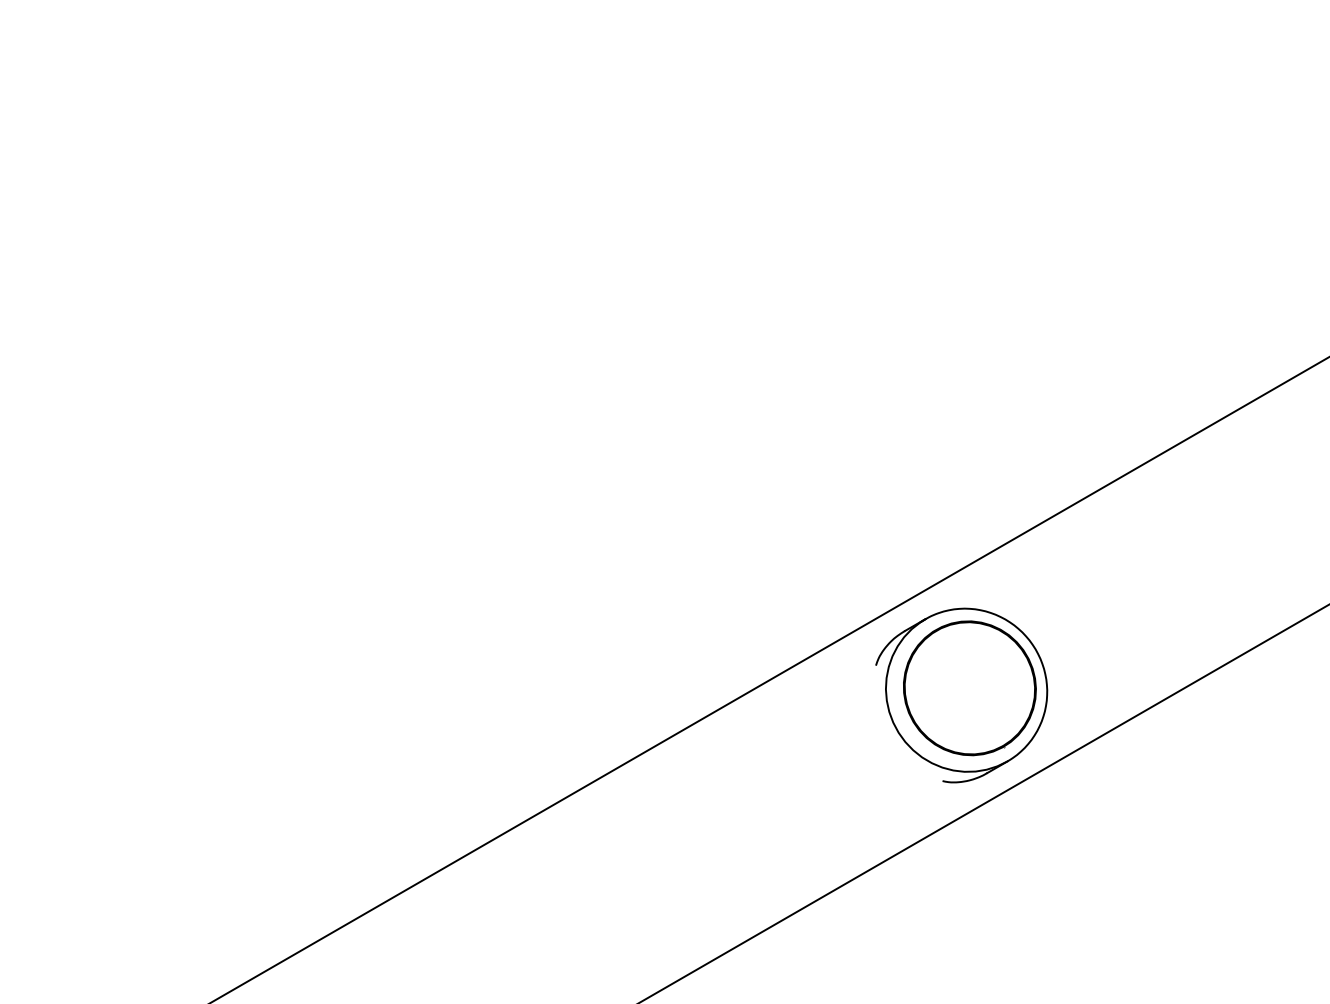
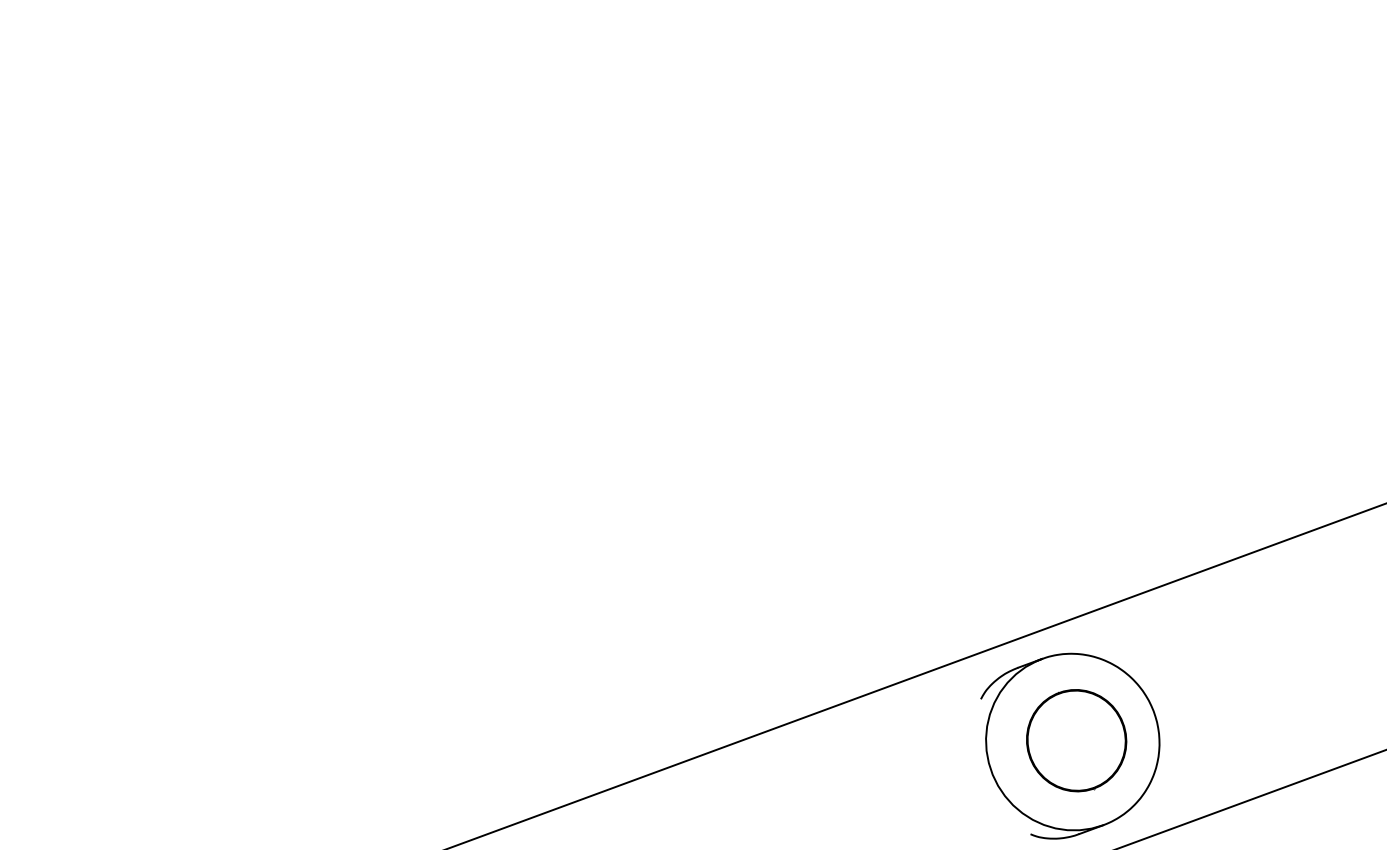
part: (969, 688) -> (1076, 740), size x0.7

